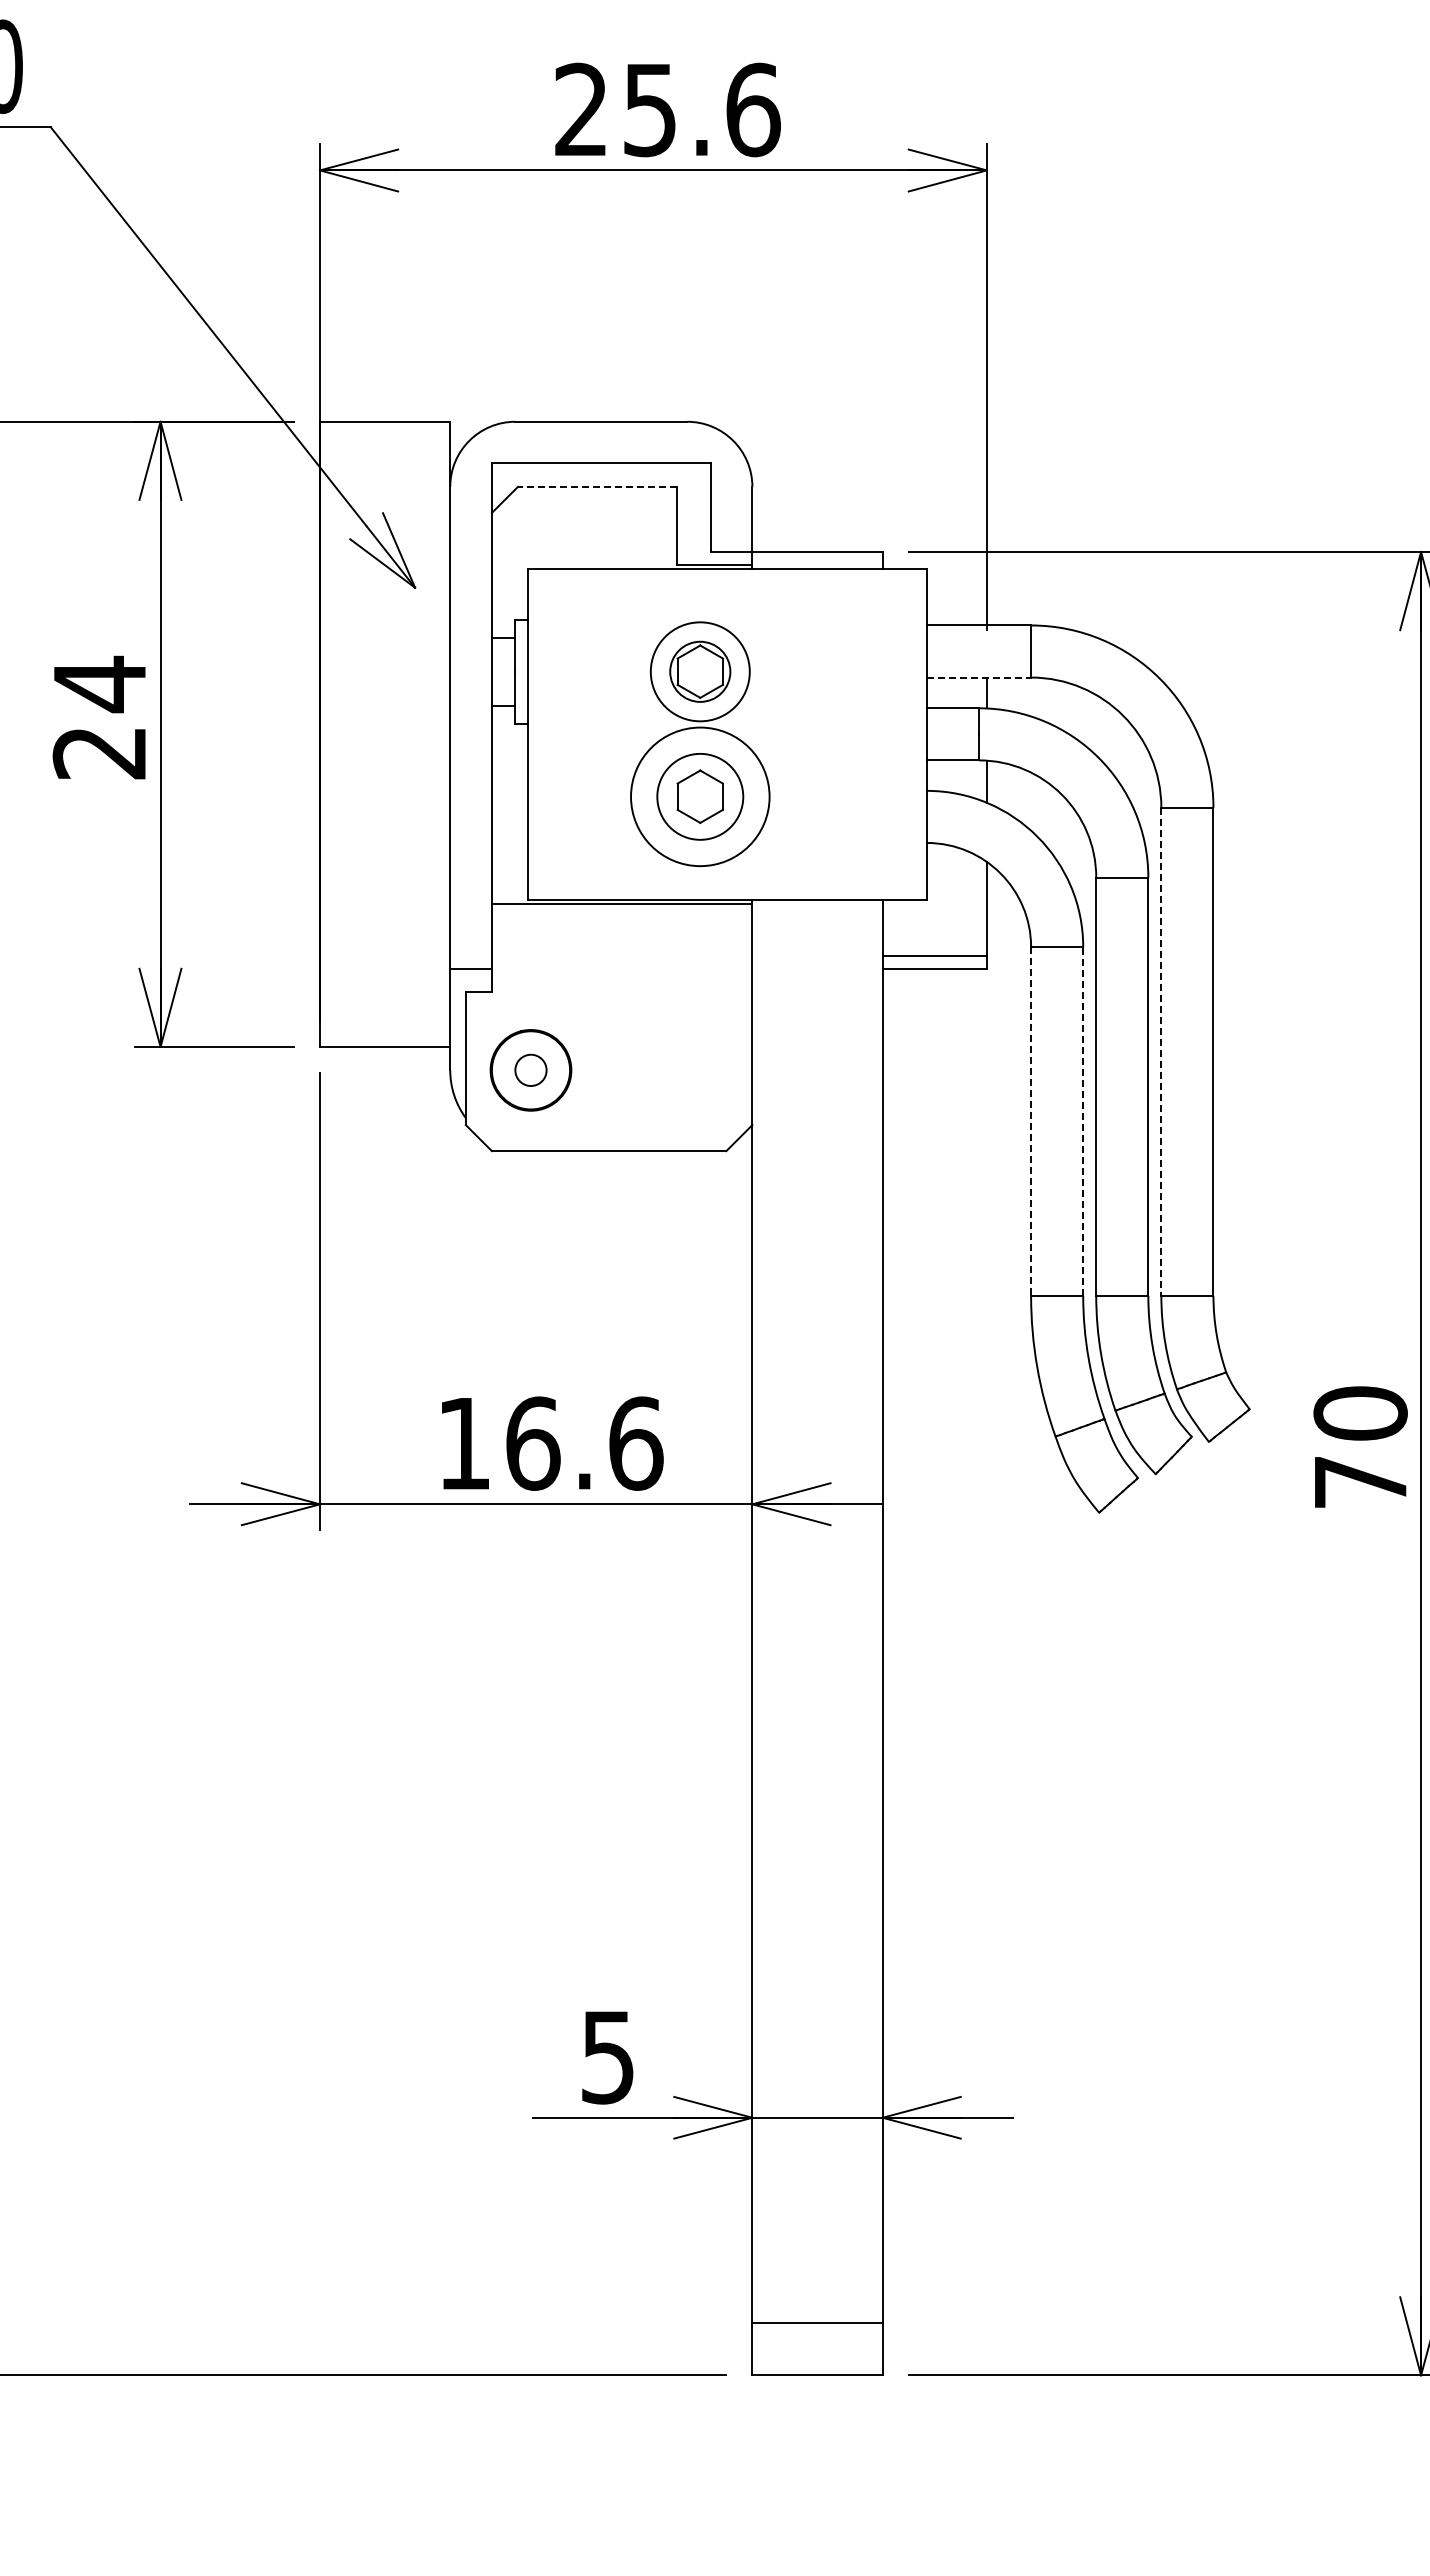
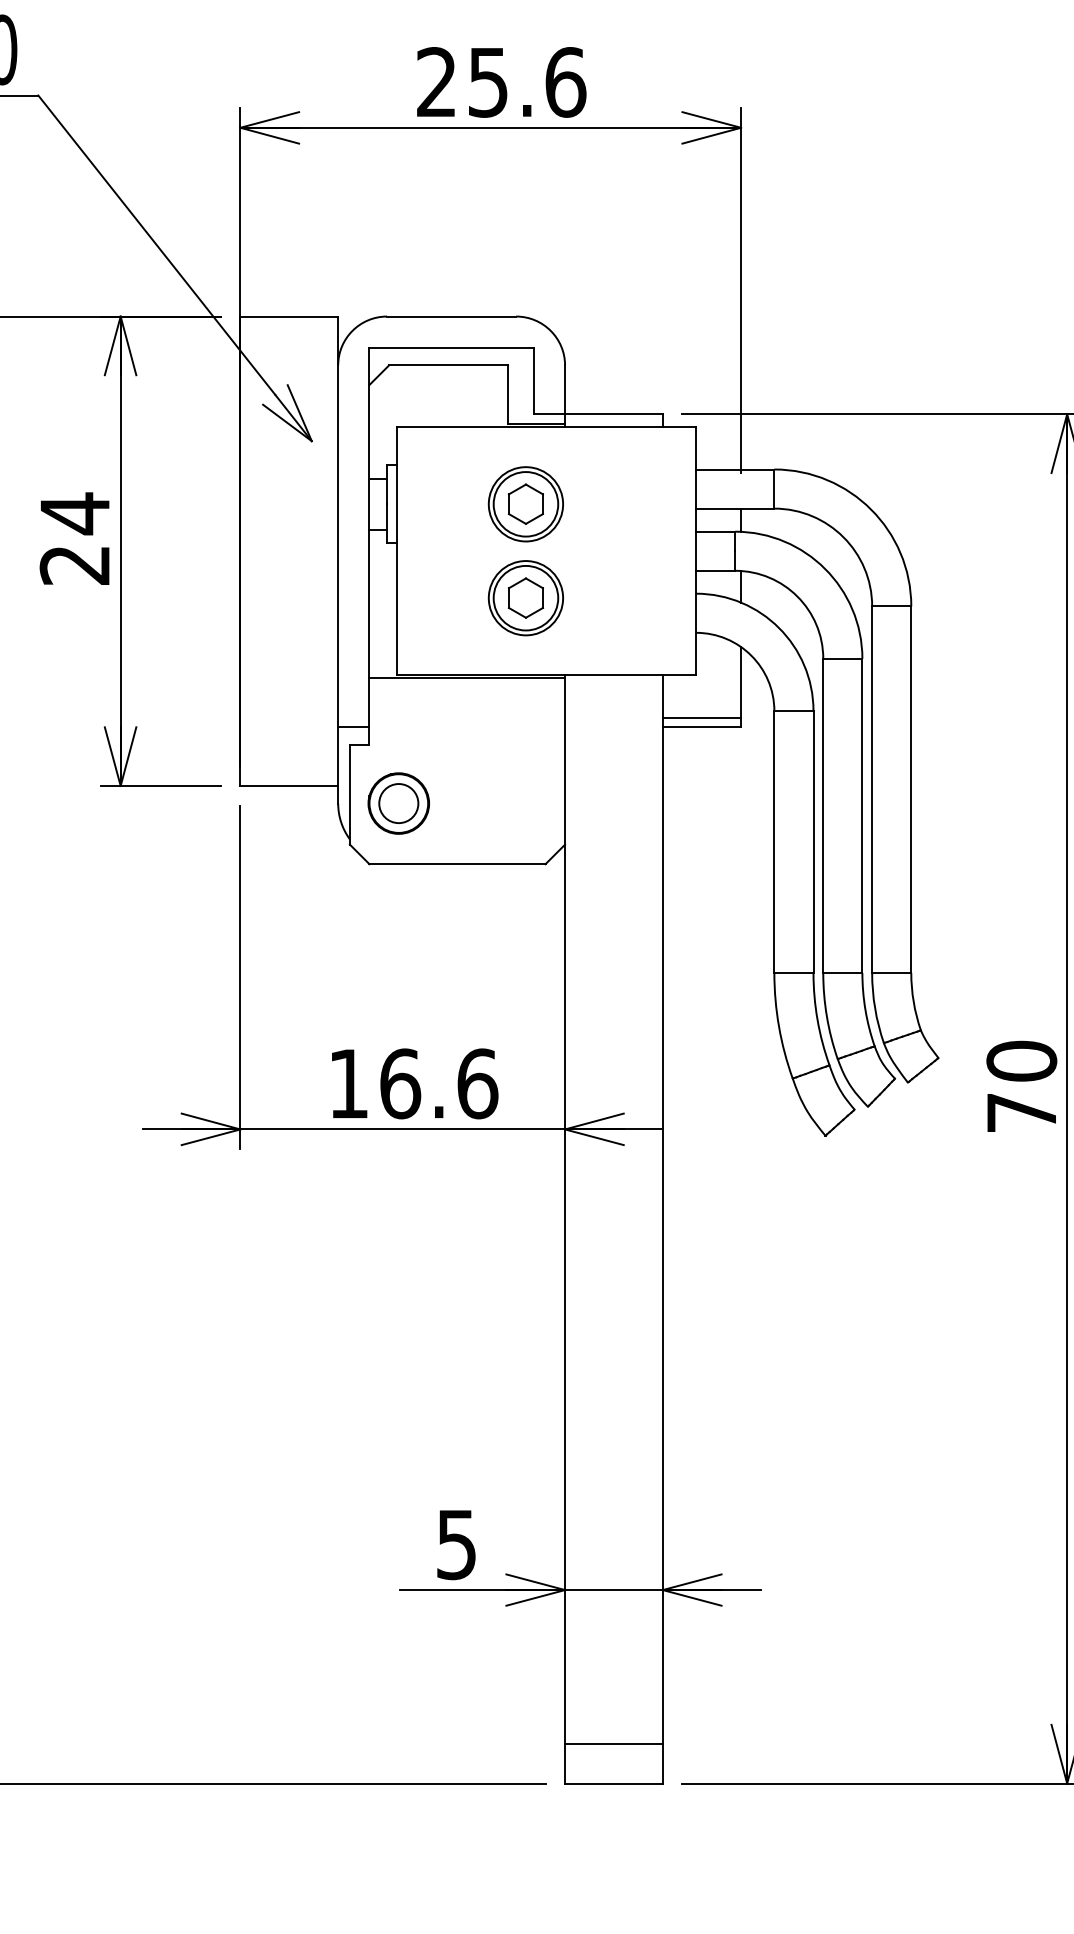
line: (596, 486) -> (448, 365), dashed -> solid
circle: (700, 671) -> (526, 504), size x1.43
line: (979, 677) -> (735, 508), dashed -> solid
circle: (699, 796) -> (525, 597), size x0.71
line: (1161, 1052) -> (872, 790), dashed -> solid
circle: (530, 1070) -> (398, 803), size x1.67
line: (1083, 1121) -> (813, 841), dashed -> solid
line: (1031, 1122) -> (774, 842), dashed -> solid

